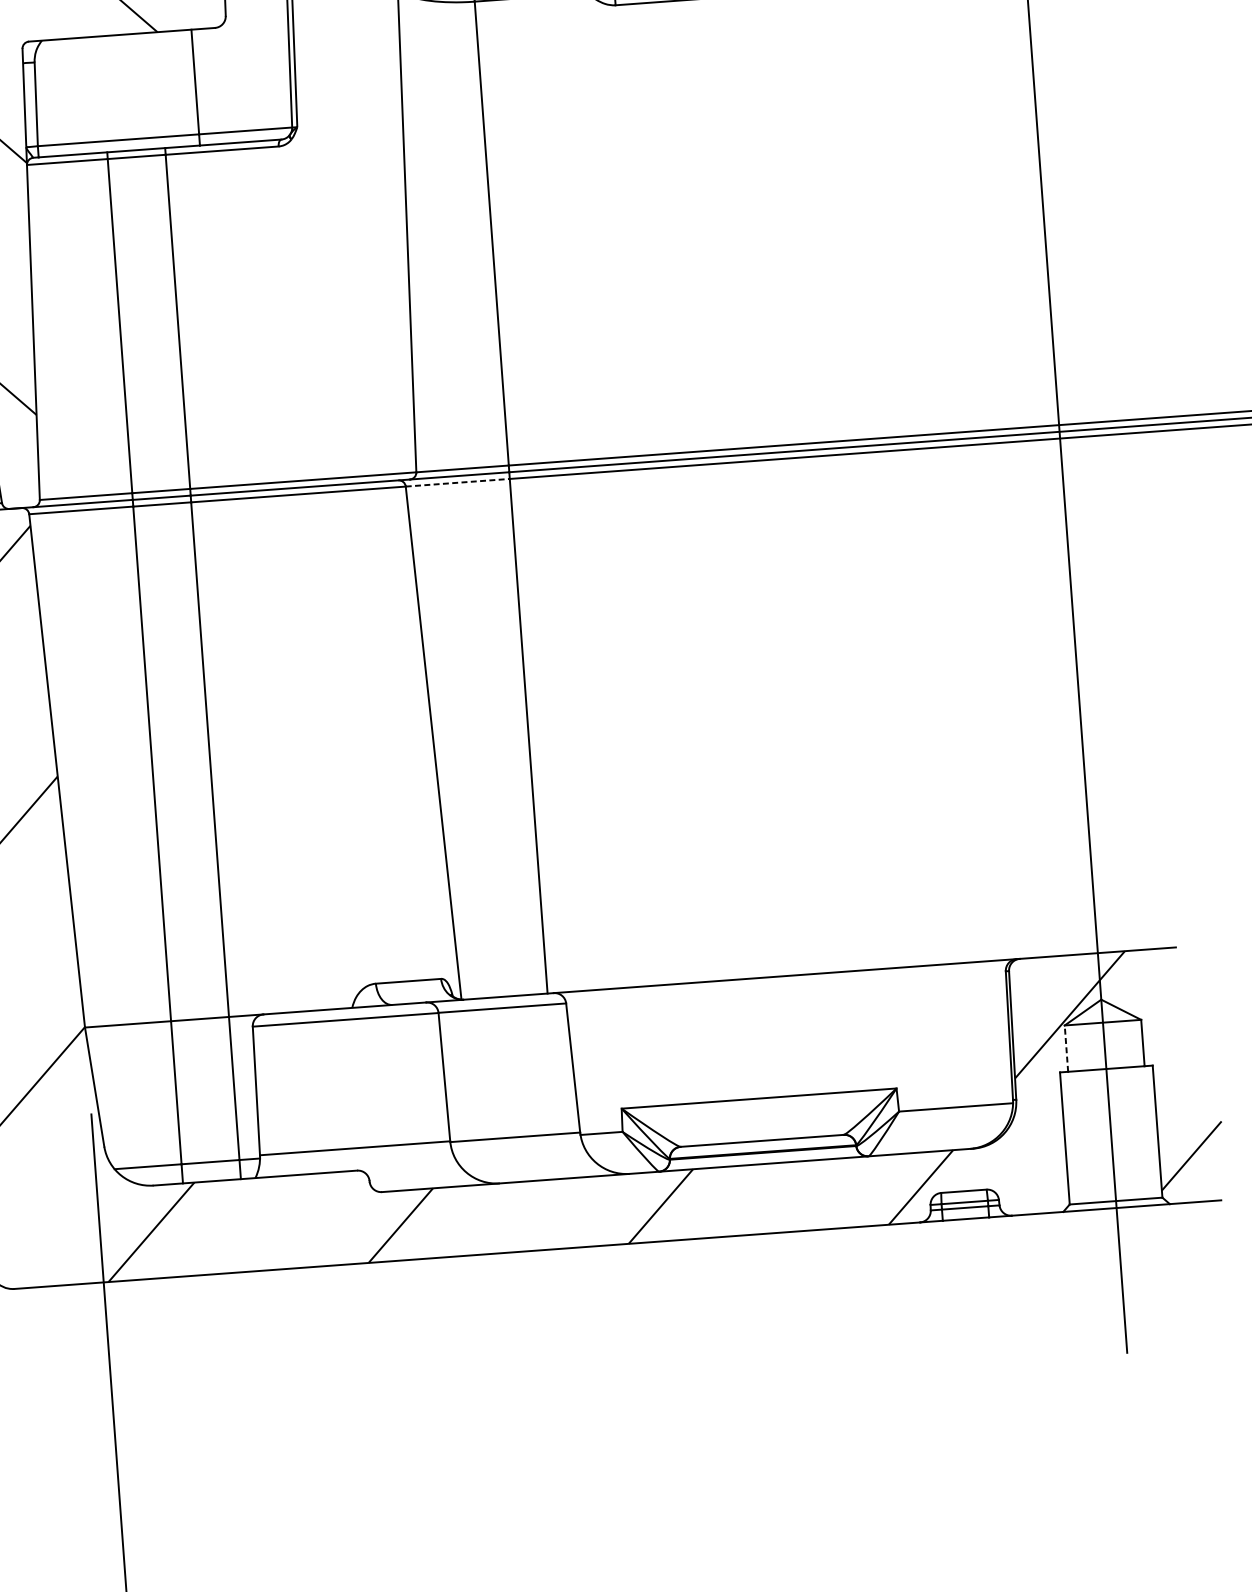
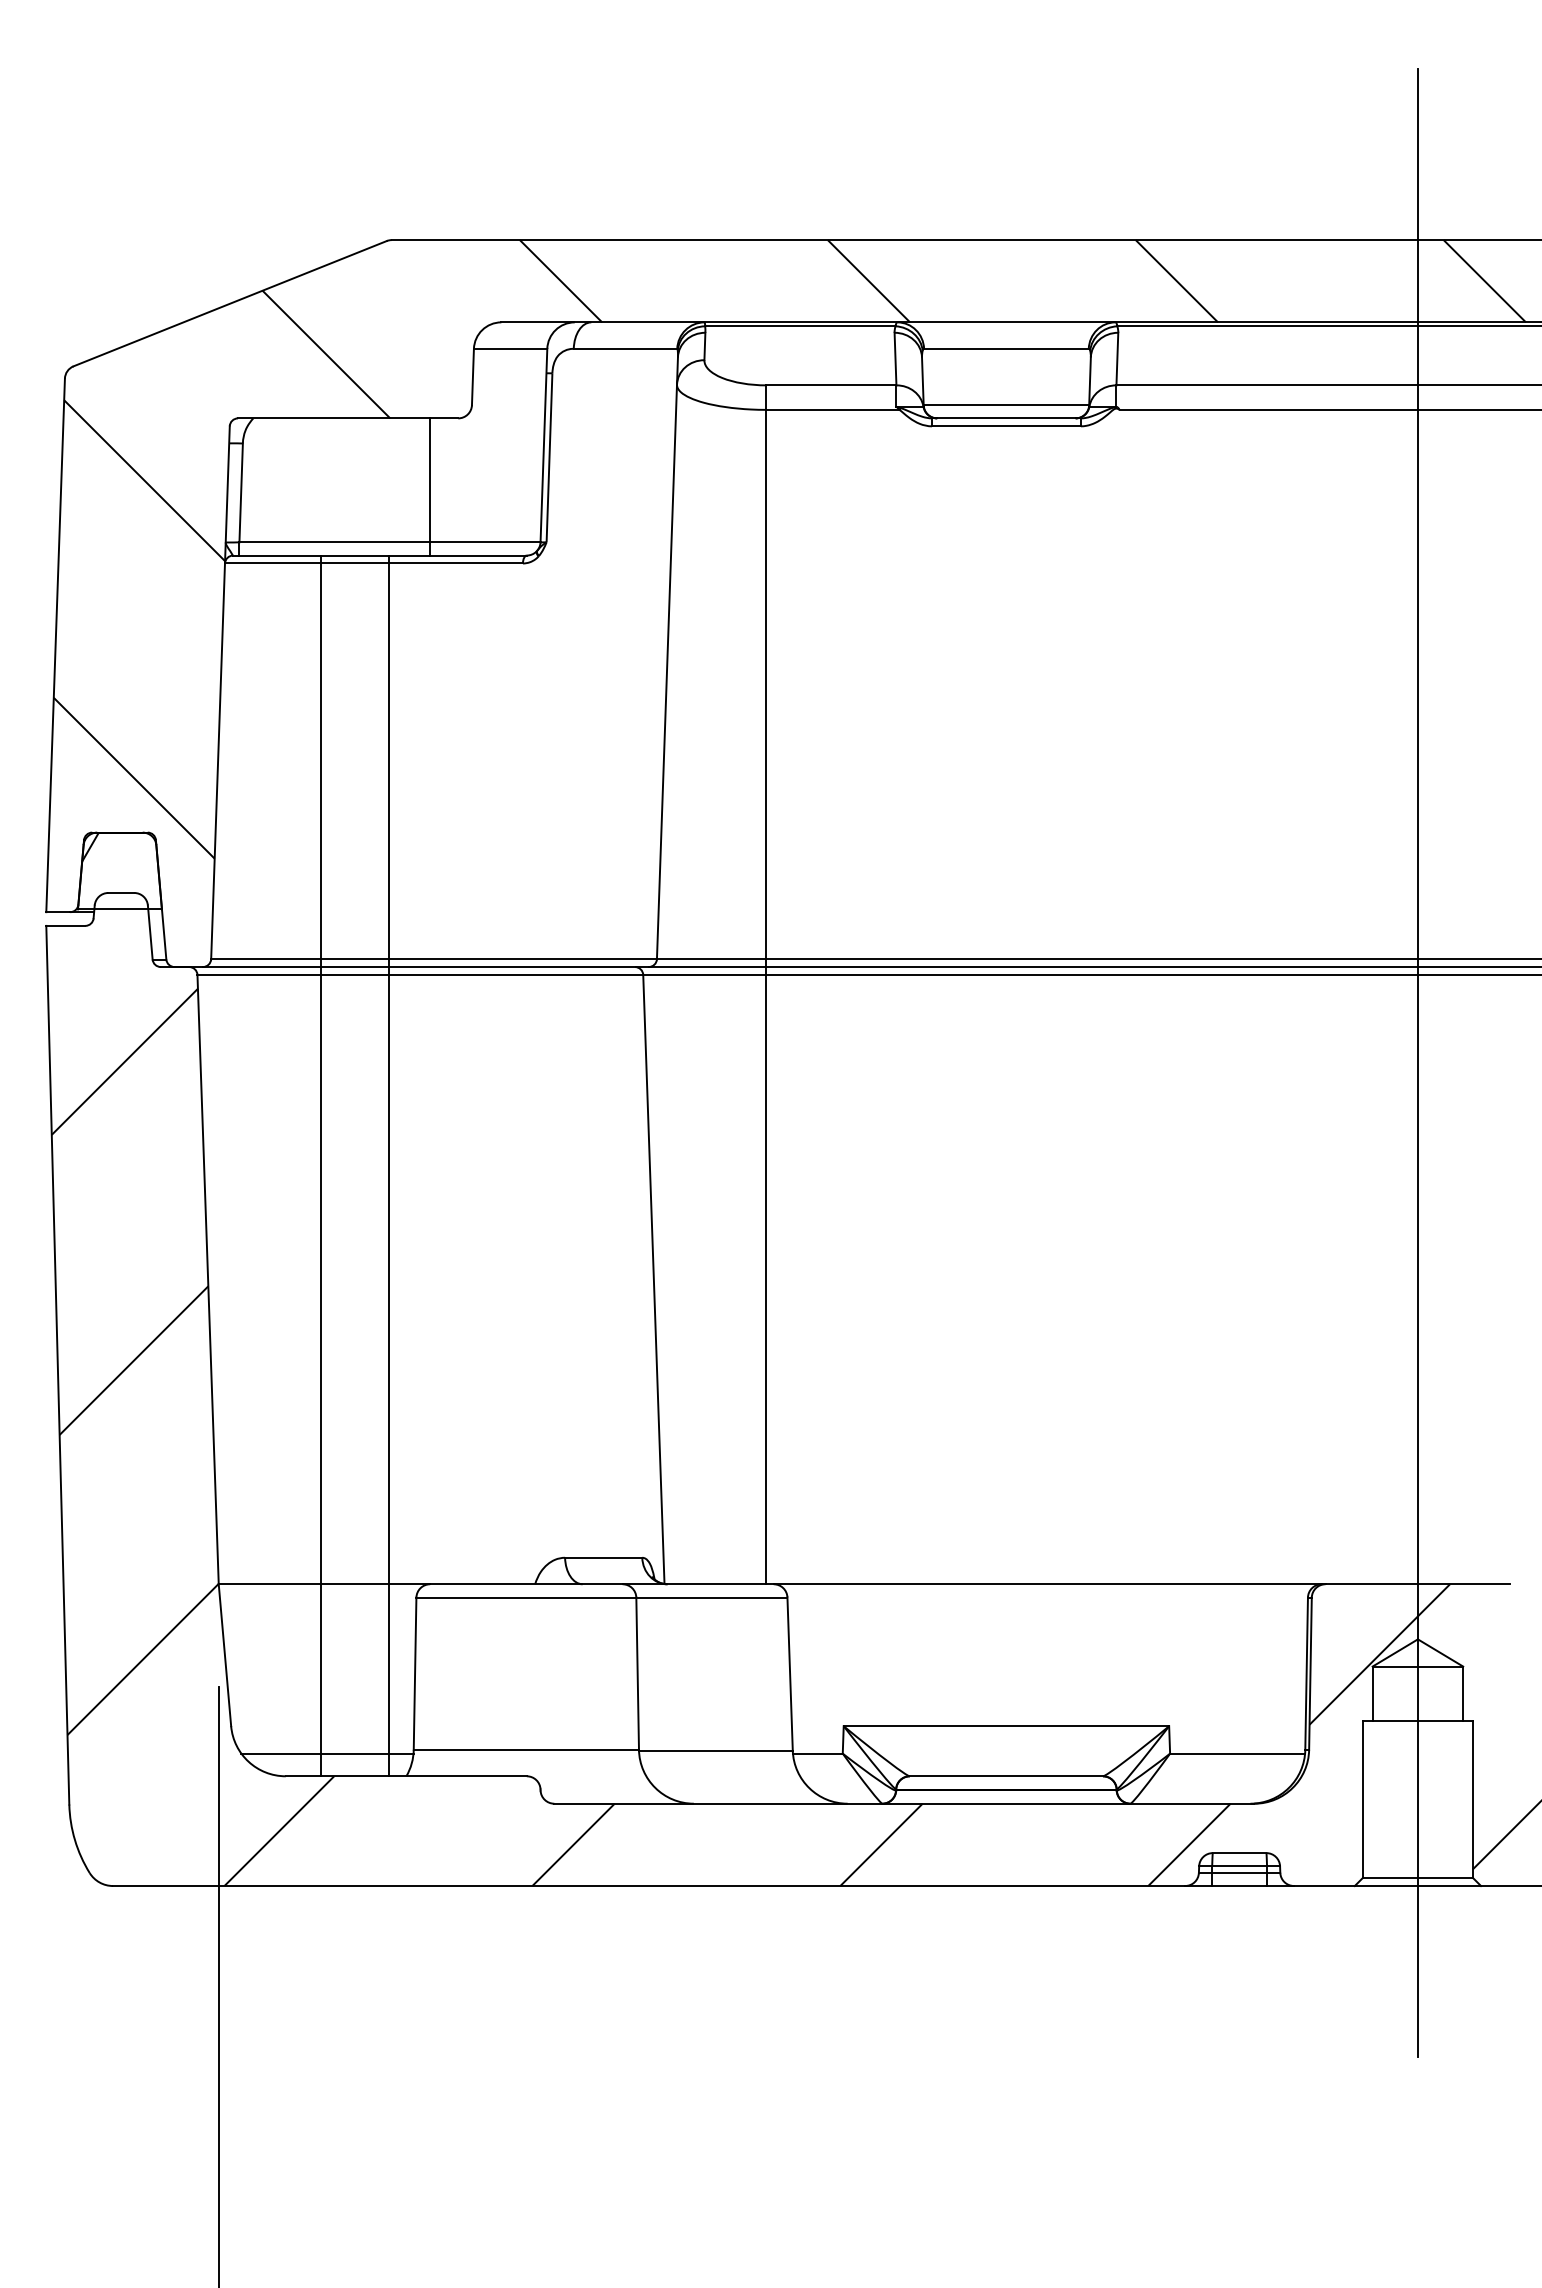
line: (457, 482) -> (704, 974), dashed -> solid
line: (1066, 1048) -> (1372, 1693), dashed -> solid

